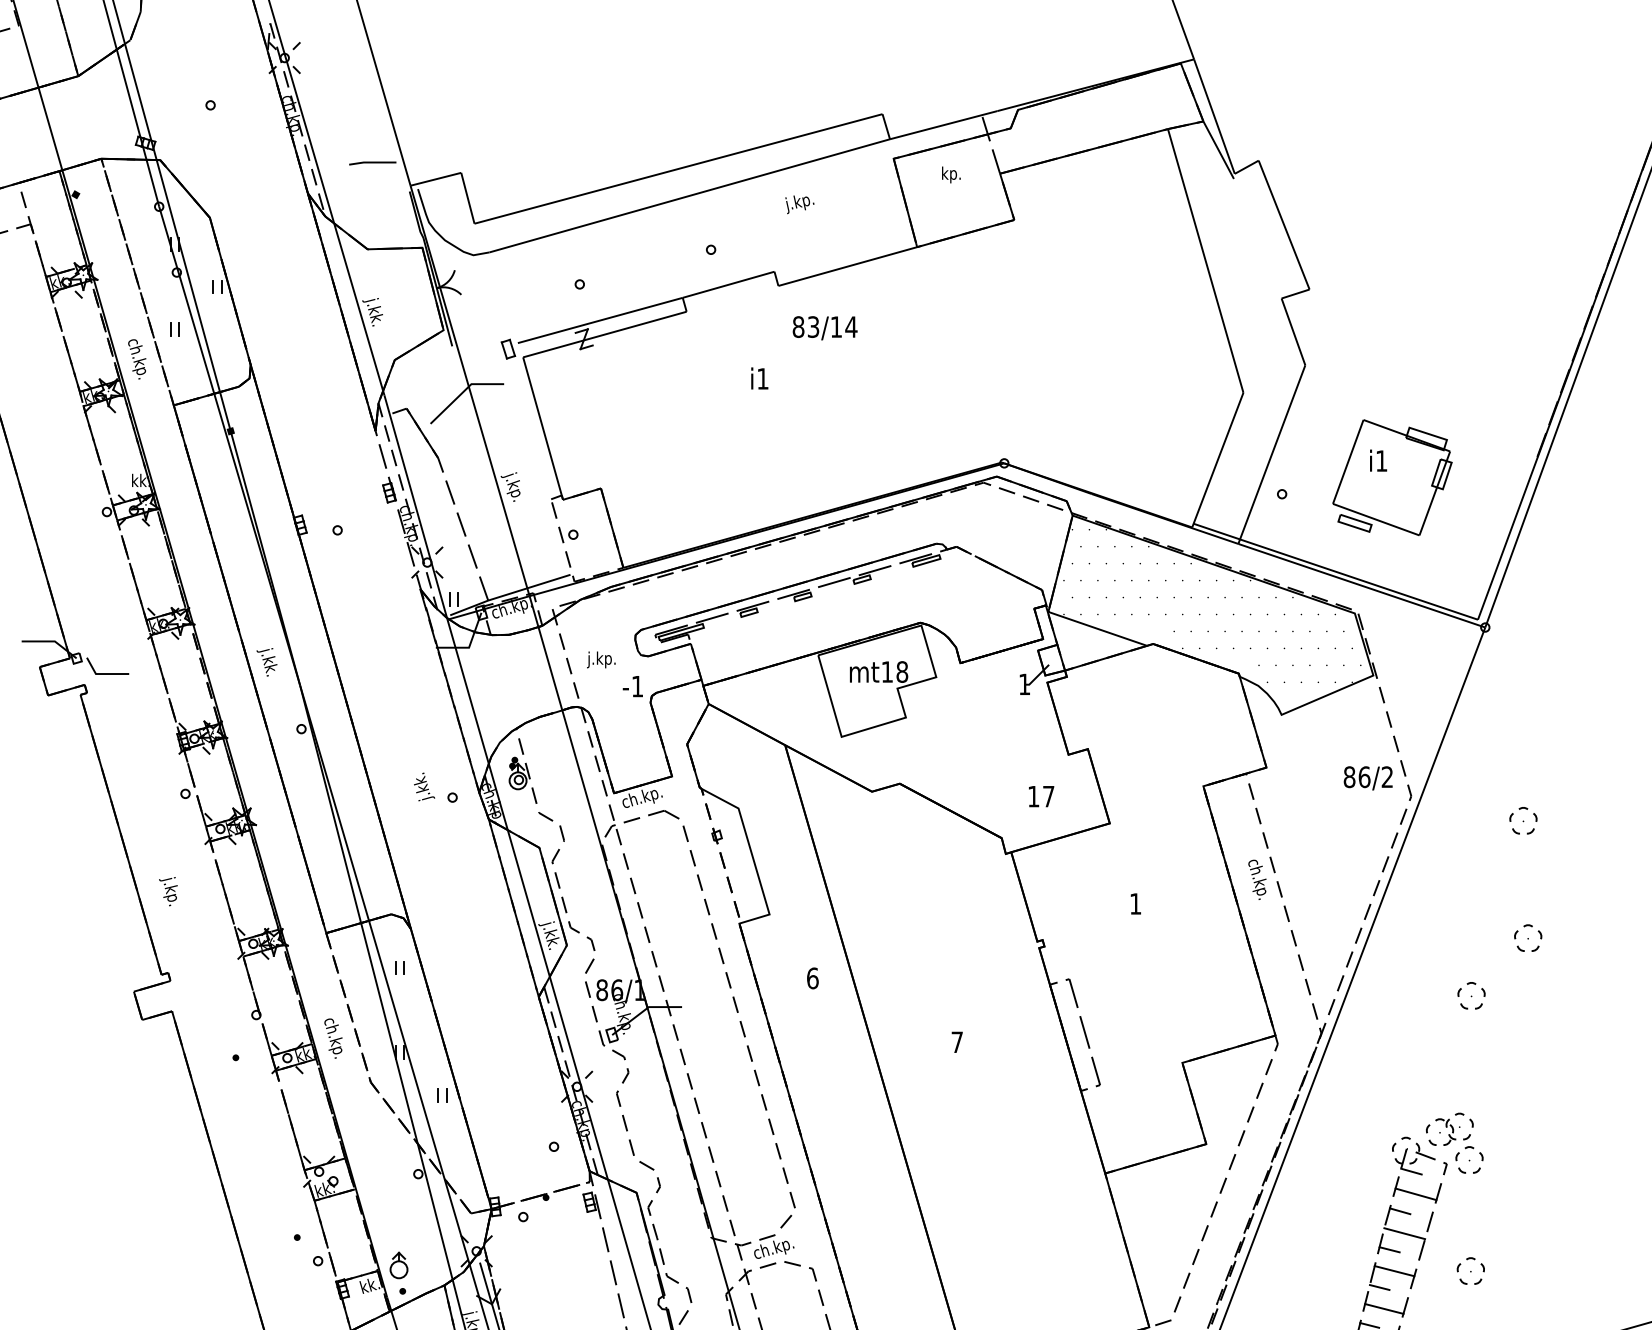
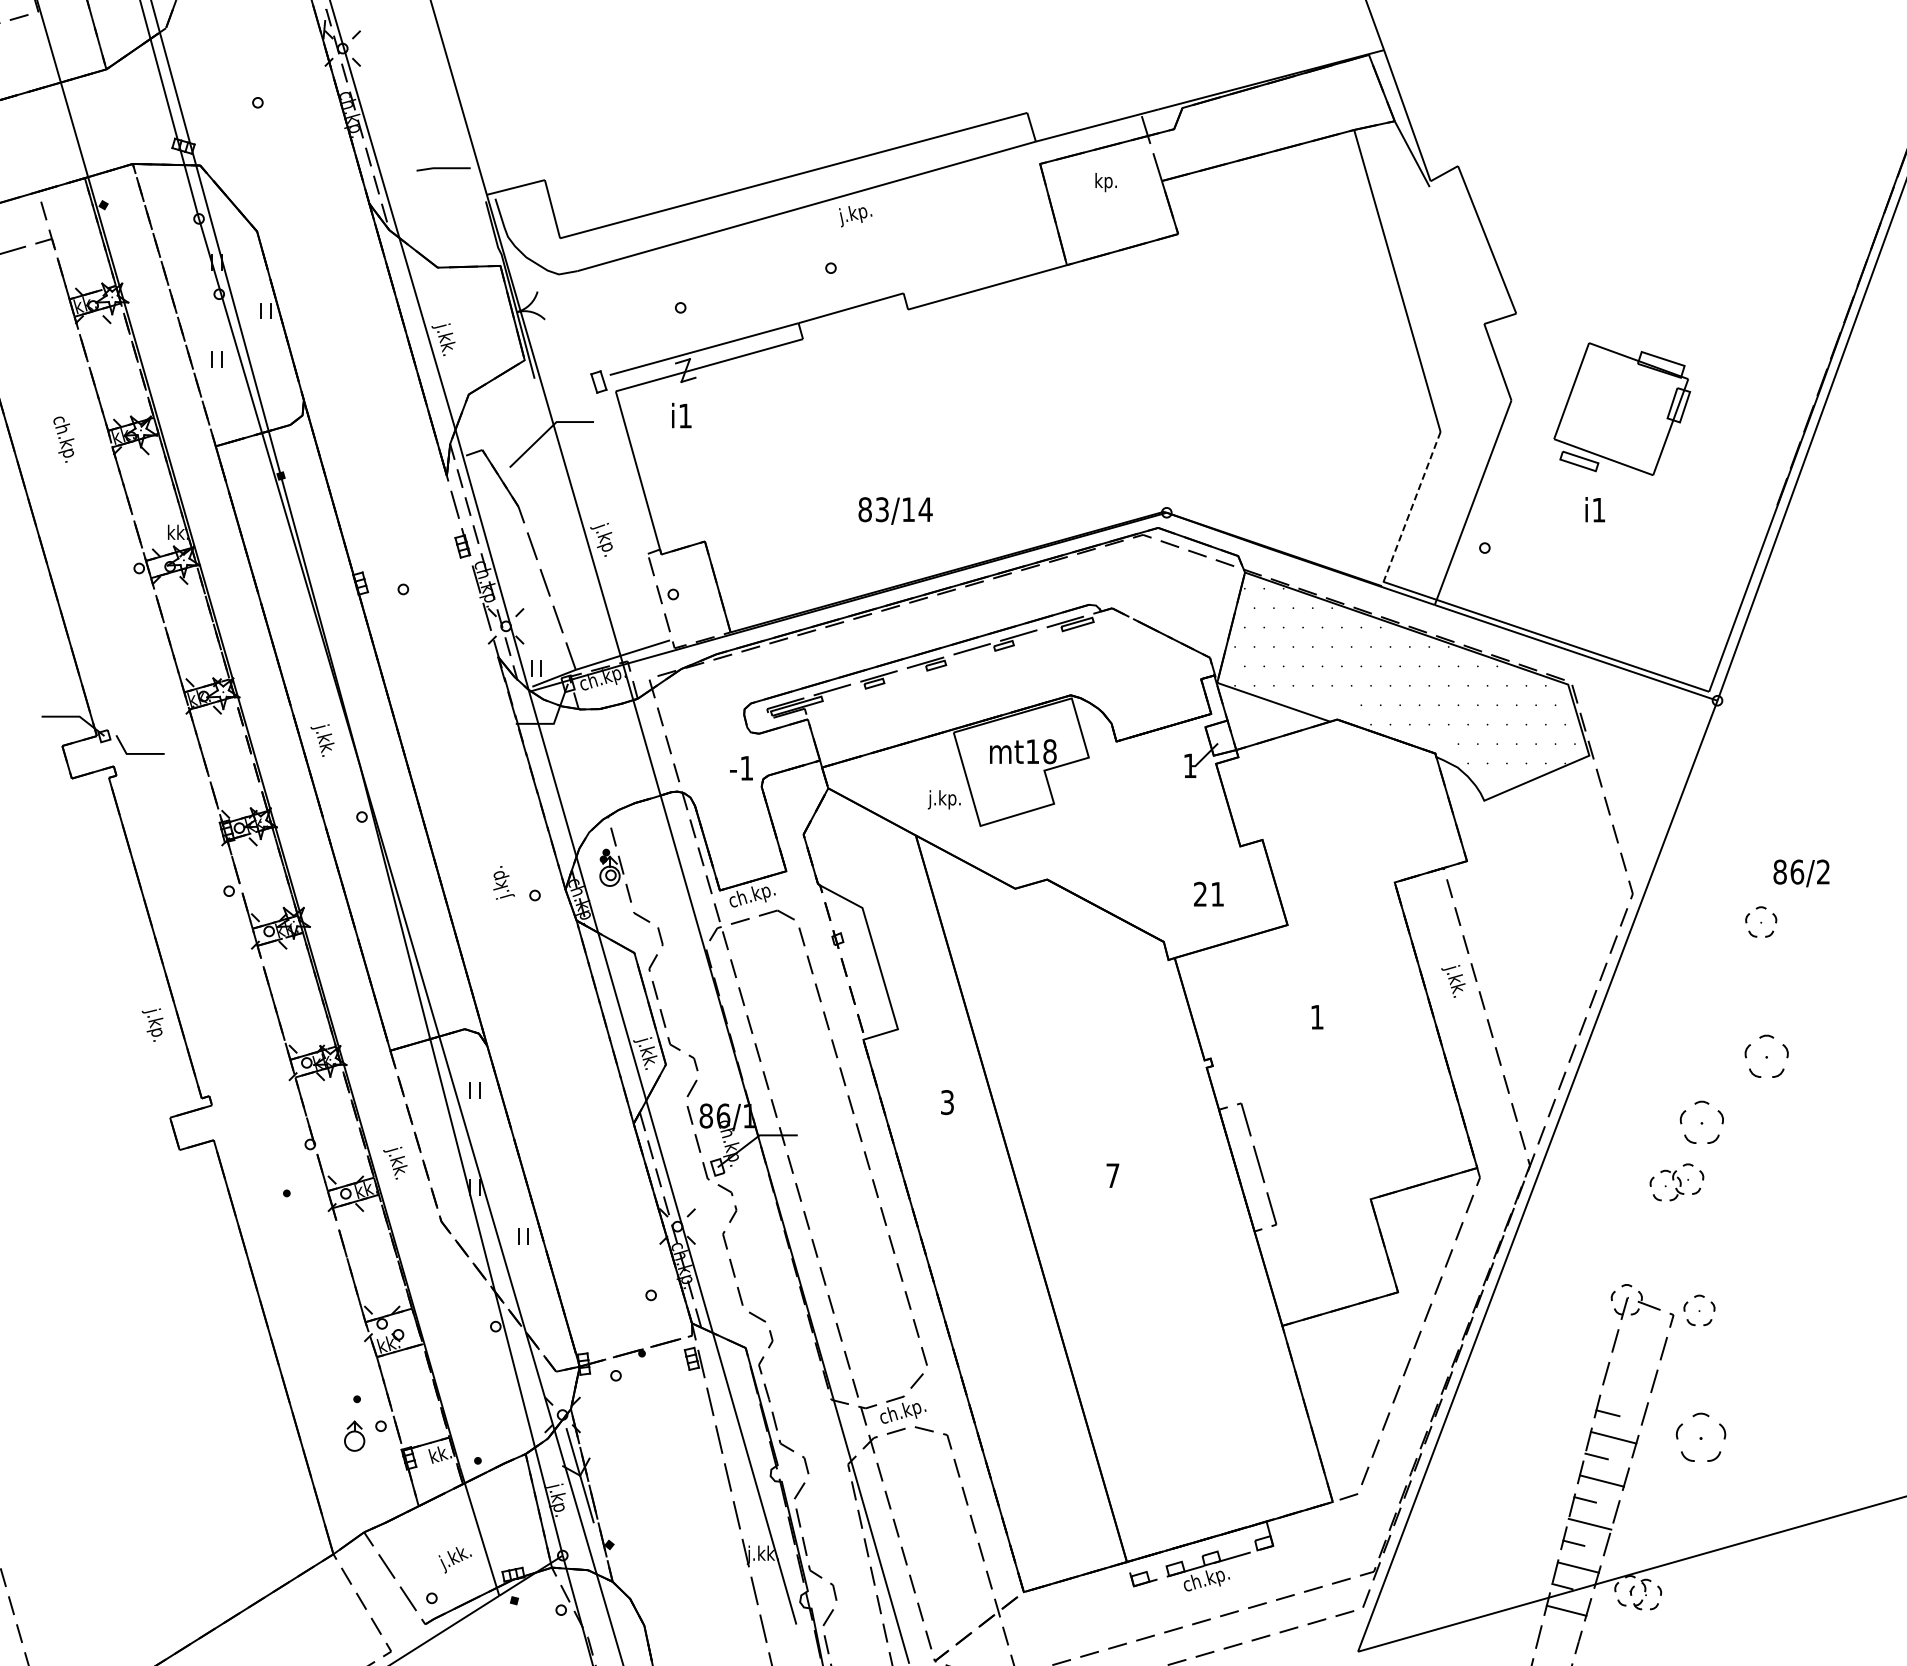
text: (799, 204) -> (855, 216), moved
text: (825, 327) -> (895, 510), moved
text: (136, 359) -> (63, 439), moved
text: (759, 378) -> (681, 415), moved
line: (1218, 460) -> (1411, 509), solid -> dashed
part: (1392, 477) -> (1622, 408), moved
text: (600, 659) -> (943, 799), moved
text: (421, 778) -> (499, 873), j.kk. -> j.kp.
text: (1368, 778) -> (1801, 873), moved
text: (1040, 795) -> (1208, 893), 17 -> 21
text: (1254, 878) -> (1453, 988), ch.kp. -> j.kk.
text: (168, 891) -> (152, 1024), moved
part: (1528, 938) -> (1766, 1056), size x1.4
text: (812, 978) -> (947, 1102), 6 -> 3
part: (1471, 995) -> (1701, 1122), size x1.4
text: (330, 1037) -> (395, 1170), ch.kp. -> j.kk.
part: (1449, 1129) -> (1676, 1182), moved
line: (1411, 1171) -> (1632, 1323), removed
line: (1415, 1194) -> (1637, 1349), removed
line: (1399, 1210) -> (1619, 1368), removed
line: (1404, 1233) -> (1624, 1394), removed
part: (398, 1264) -> (354, 1435), moved
part: (1470, 1270) -> (1700, 1437), size x1.6

